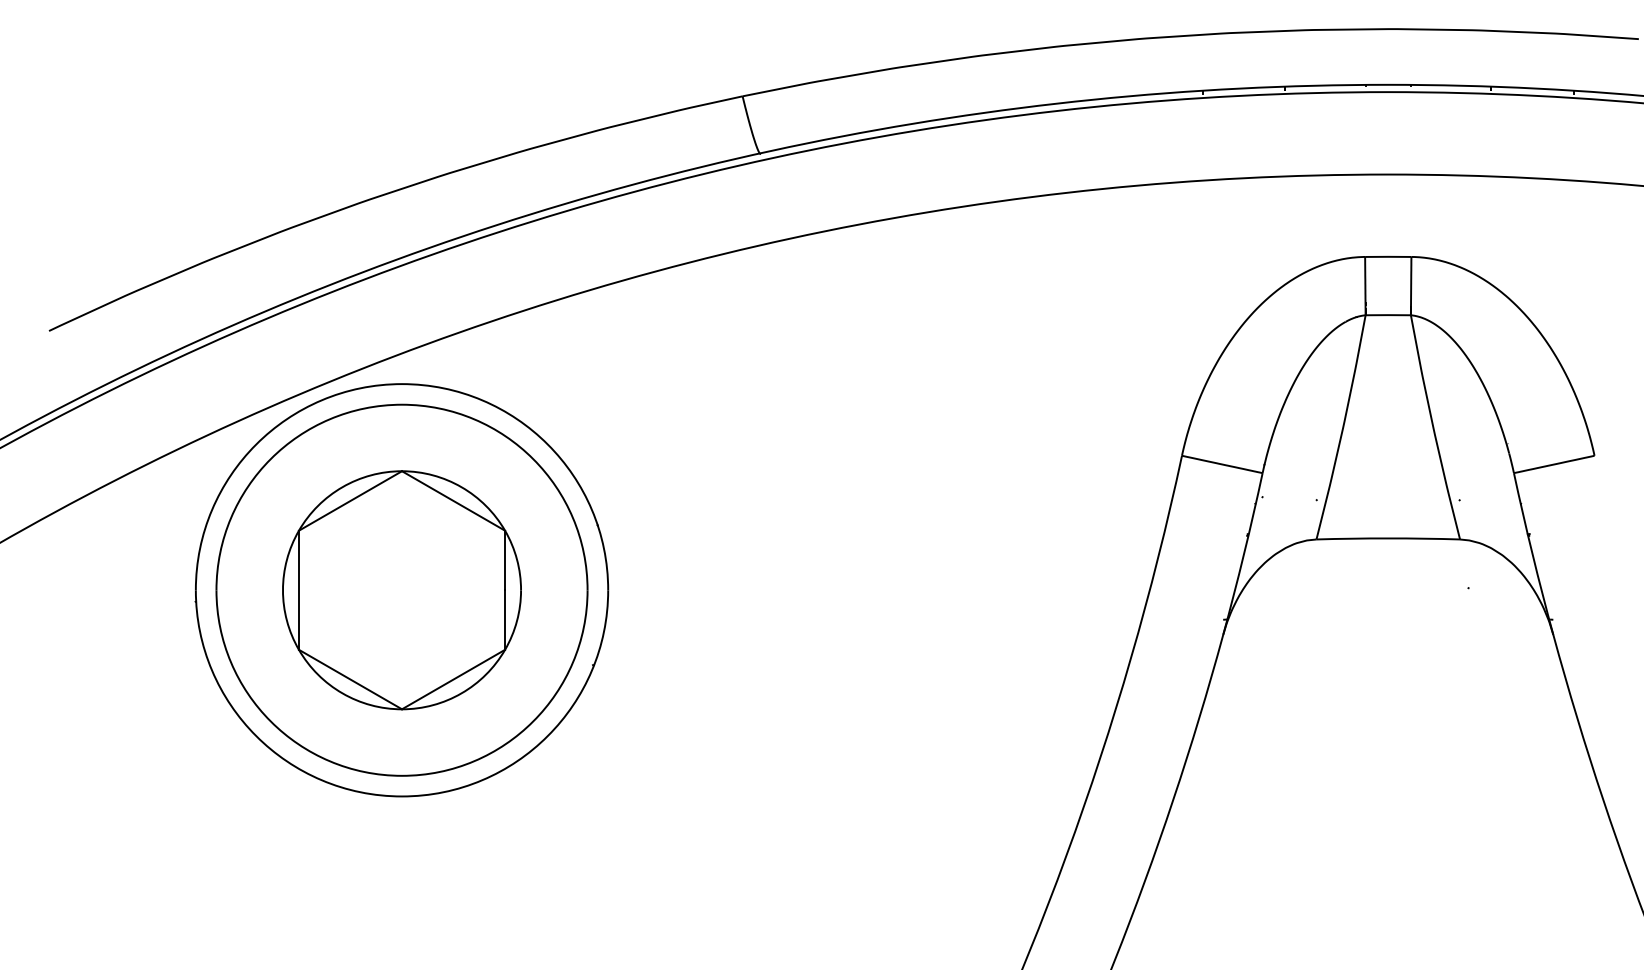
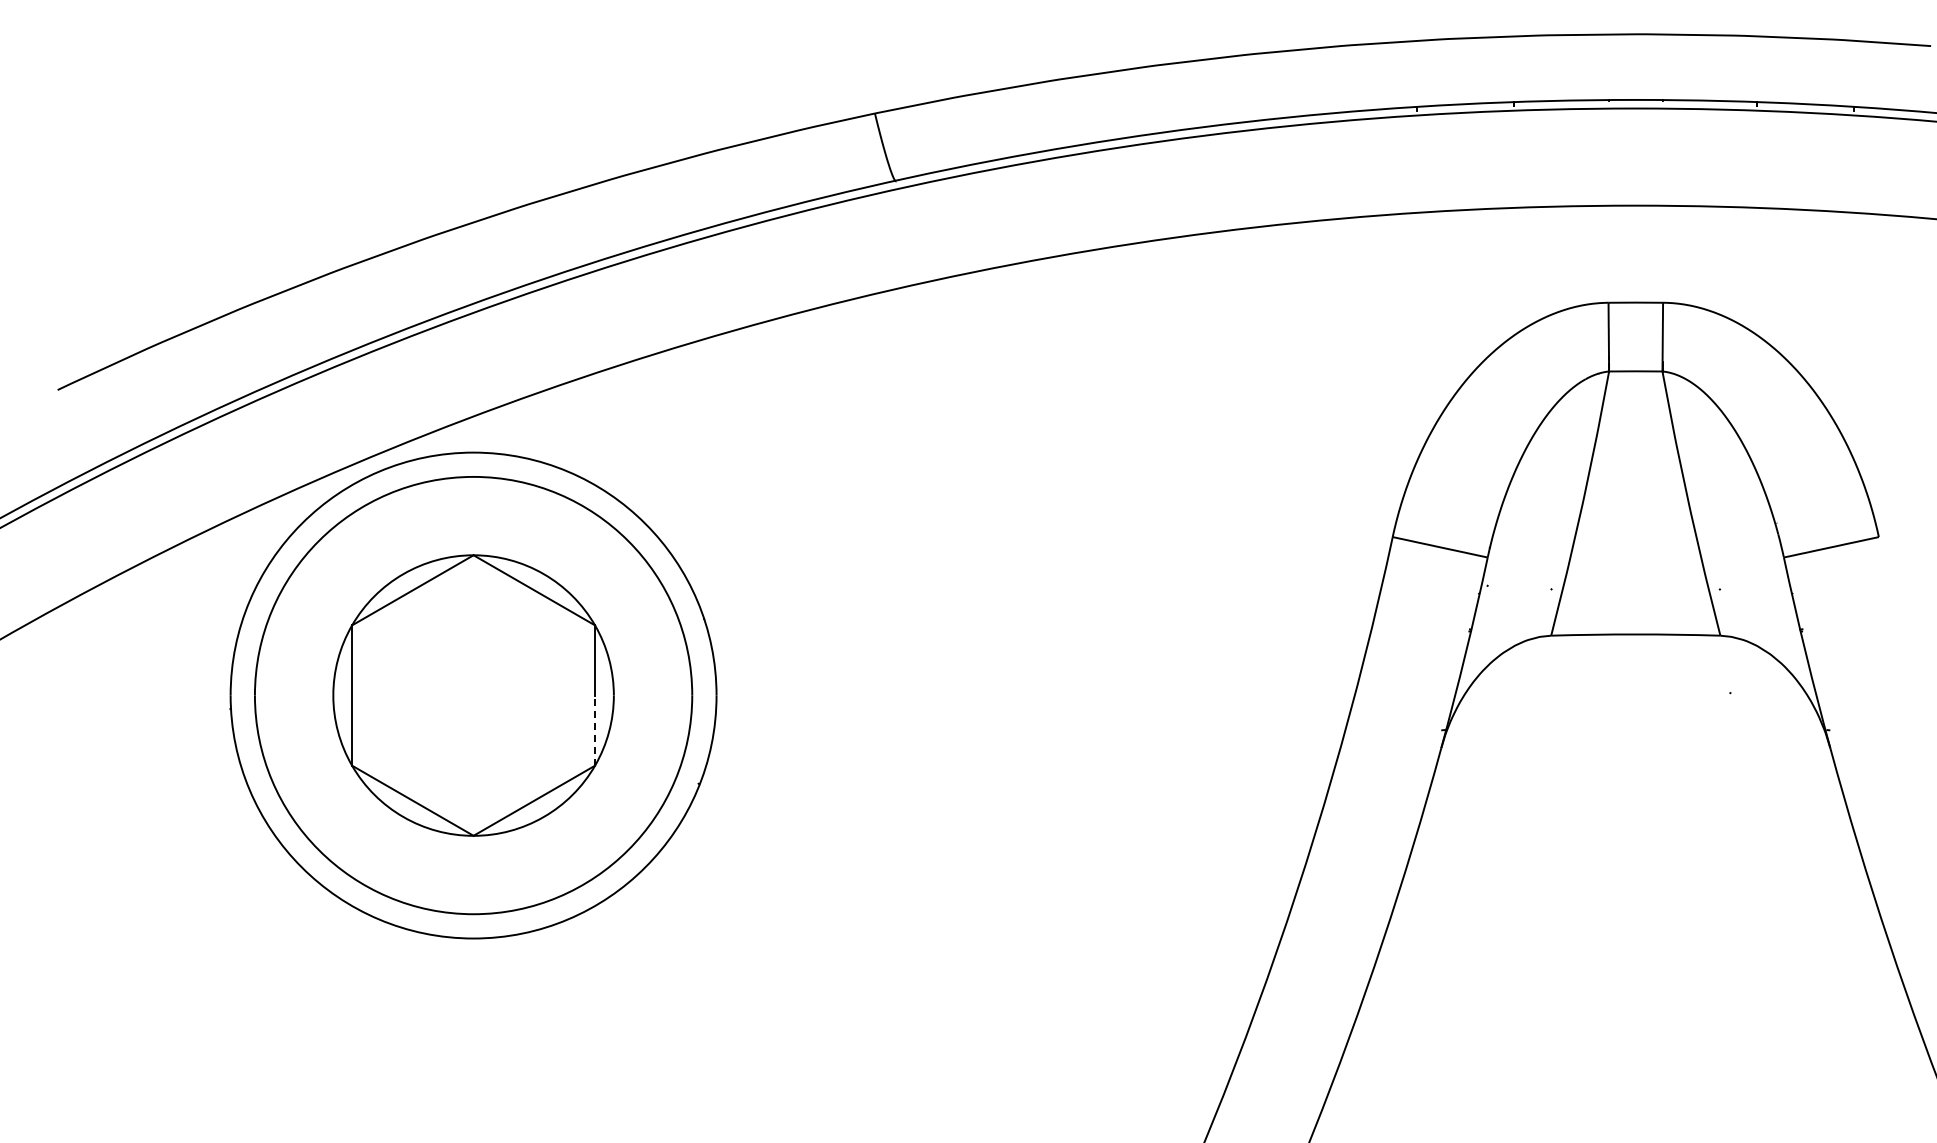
line: (505, 619) -> (595, 730), solid -> dashed

